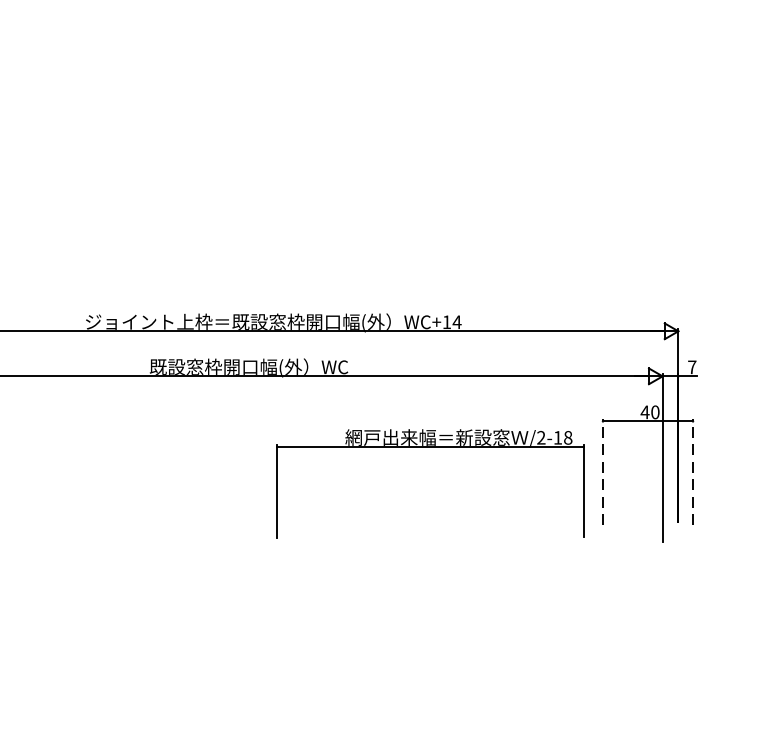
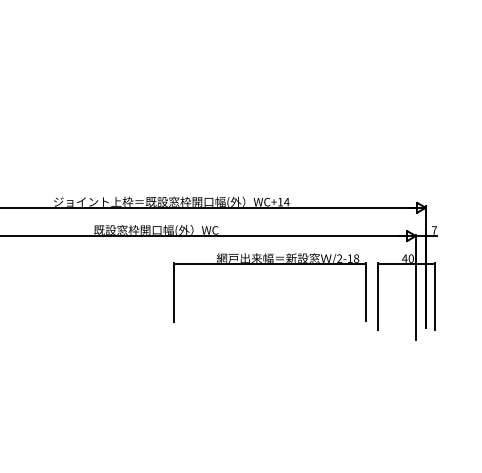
part: (429, 447) -> (269, 264), moved
line: (603, 471) -> (378, 295), dashed -> solid
line: (692, 471) -> (434, 295), dashed -> solid

